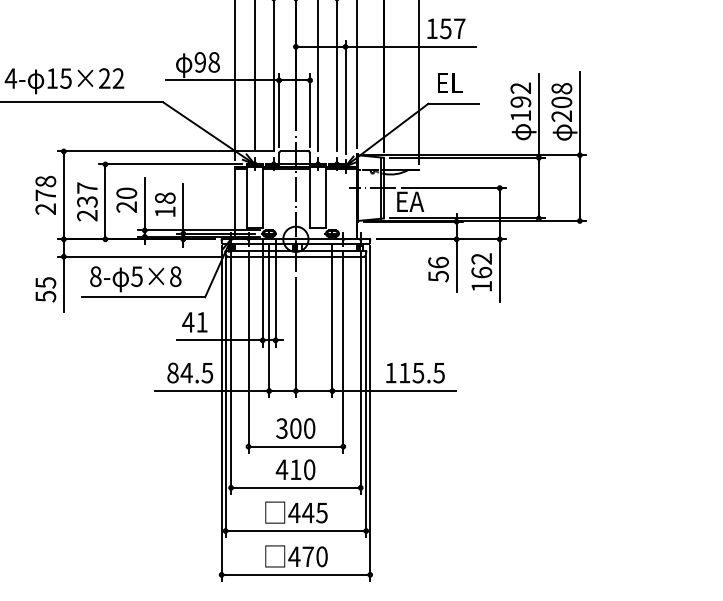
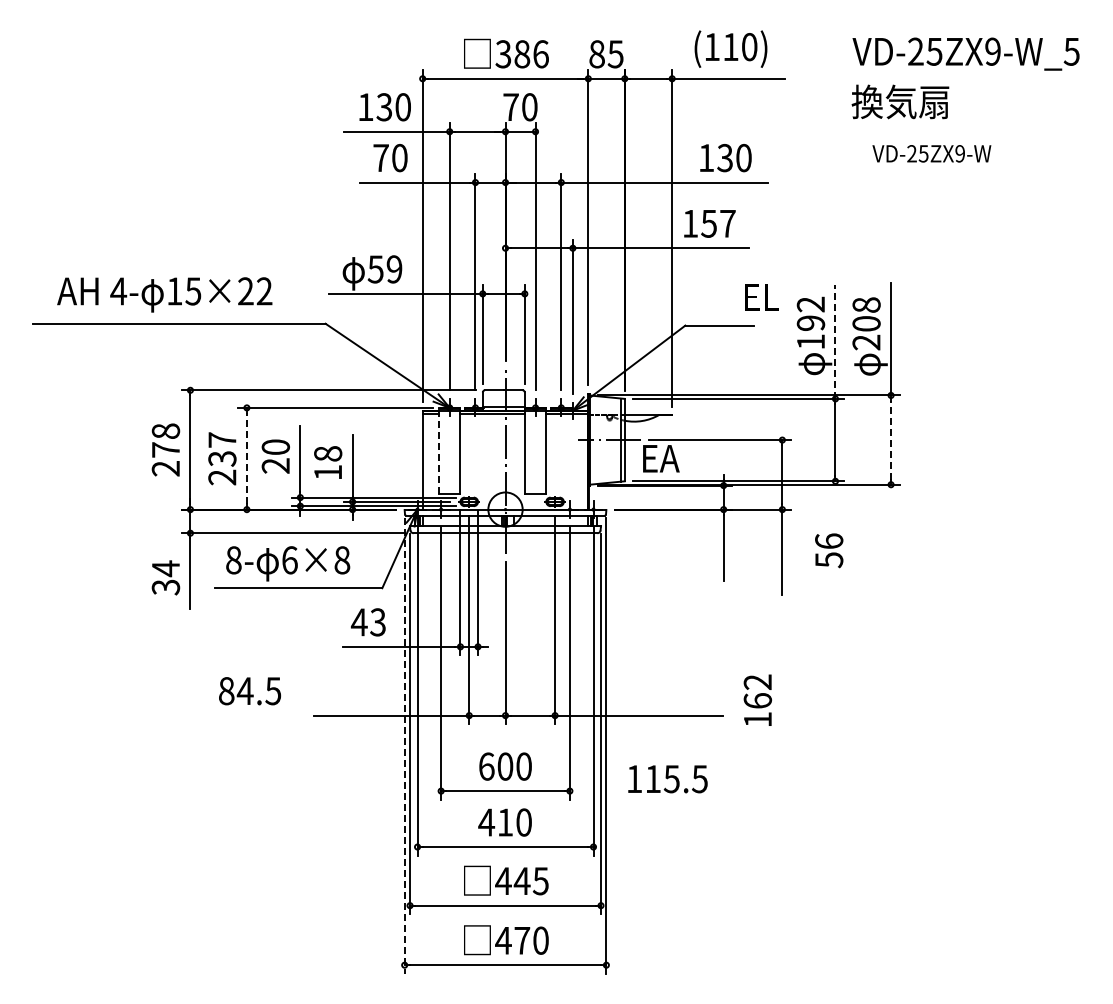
text: (206, 62) -> (384, 269), 98 -> 59
text: (449, 83) -> (761, 297), moved
line: (538, 115) -> (835, 341), solid -> dashed
line: (580, 187) -> (891, 439), solid -> dashed
line: (247, 195) -> (439, 450), solid -> dashed
line: (105, 201) -> (246, 458), solid -> dashed
text: (438, 269) -> (829, 550), moved
text: (481, 271) -> (757, 699), moved
text: (136, 276) -> (289, 560), 5×8 -> 6×8
text: (45, 289) -> (165, 577), 55 -> 34
text: (201, 322) -> (377, 622), 41 -> 43
text: (189, 373) -> (249, 691), moved
text: (415, 373) -> (667, 779), moved
line: (221, 413) -> (404, 745), solid -> dashed
text: (281, 428) -> (486, 766), 300 -> 600

